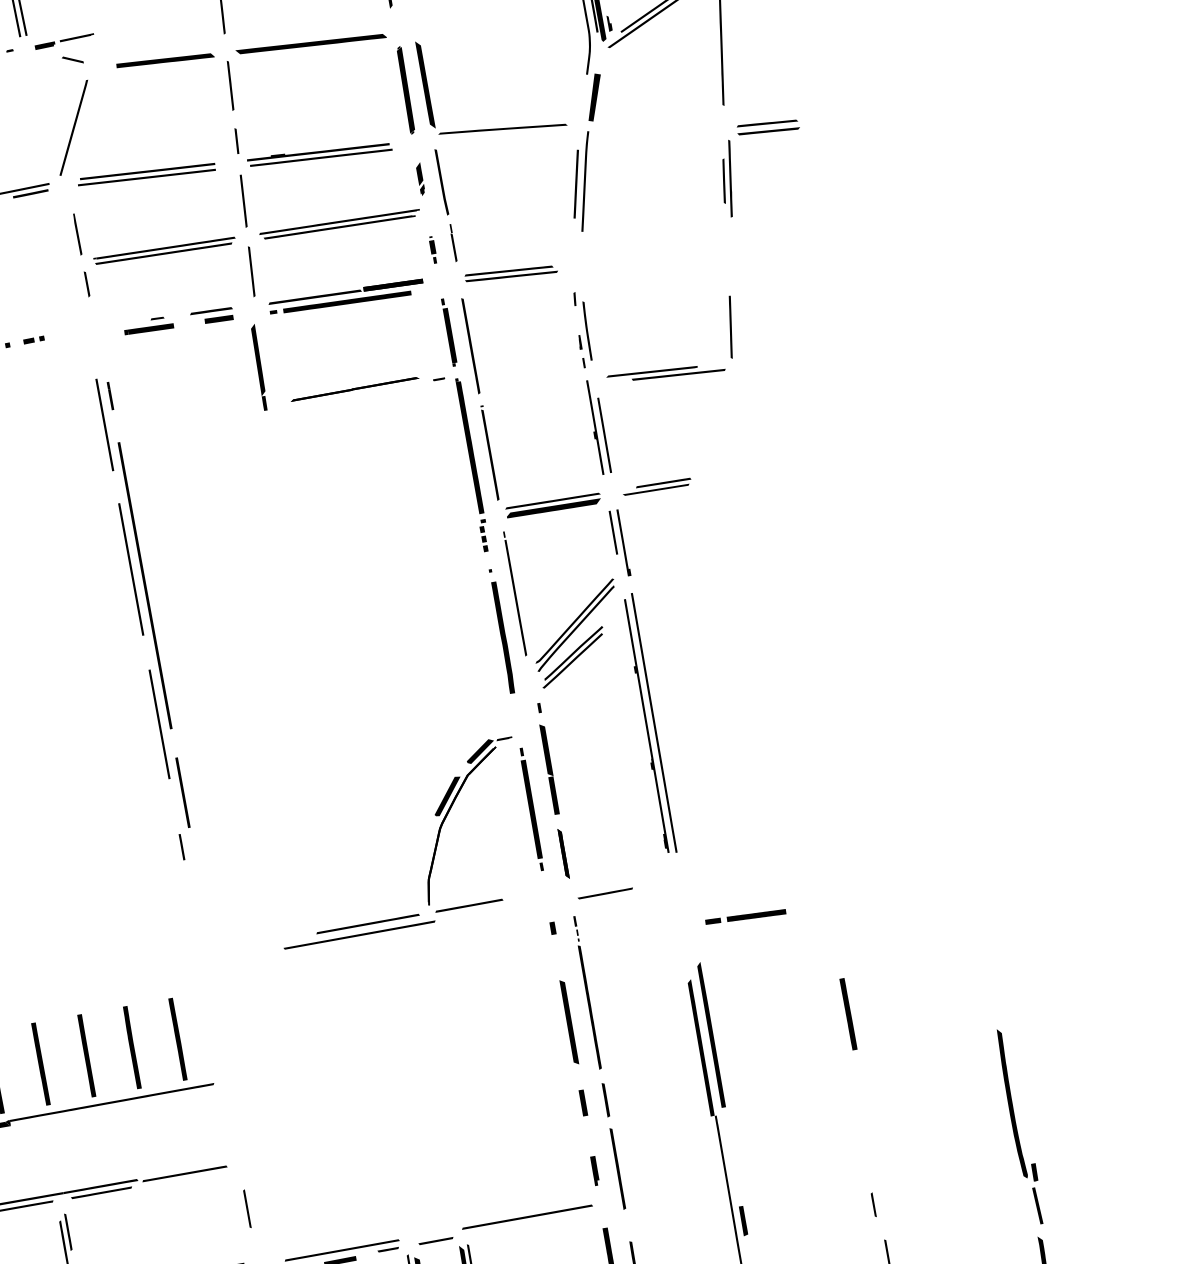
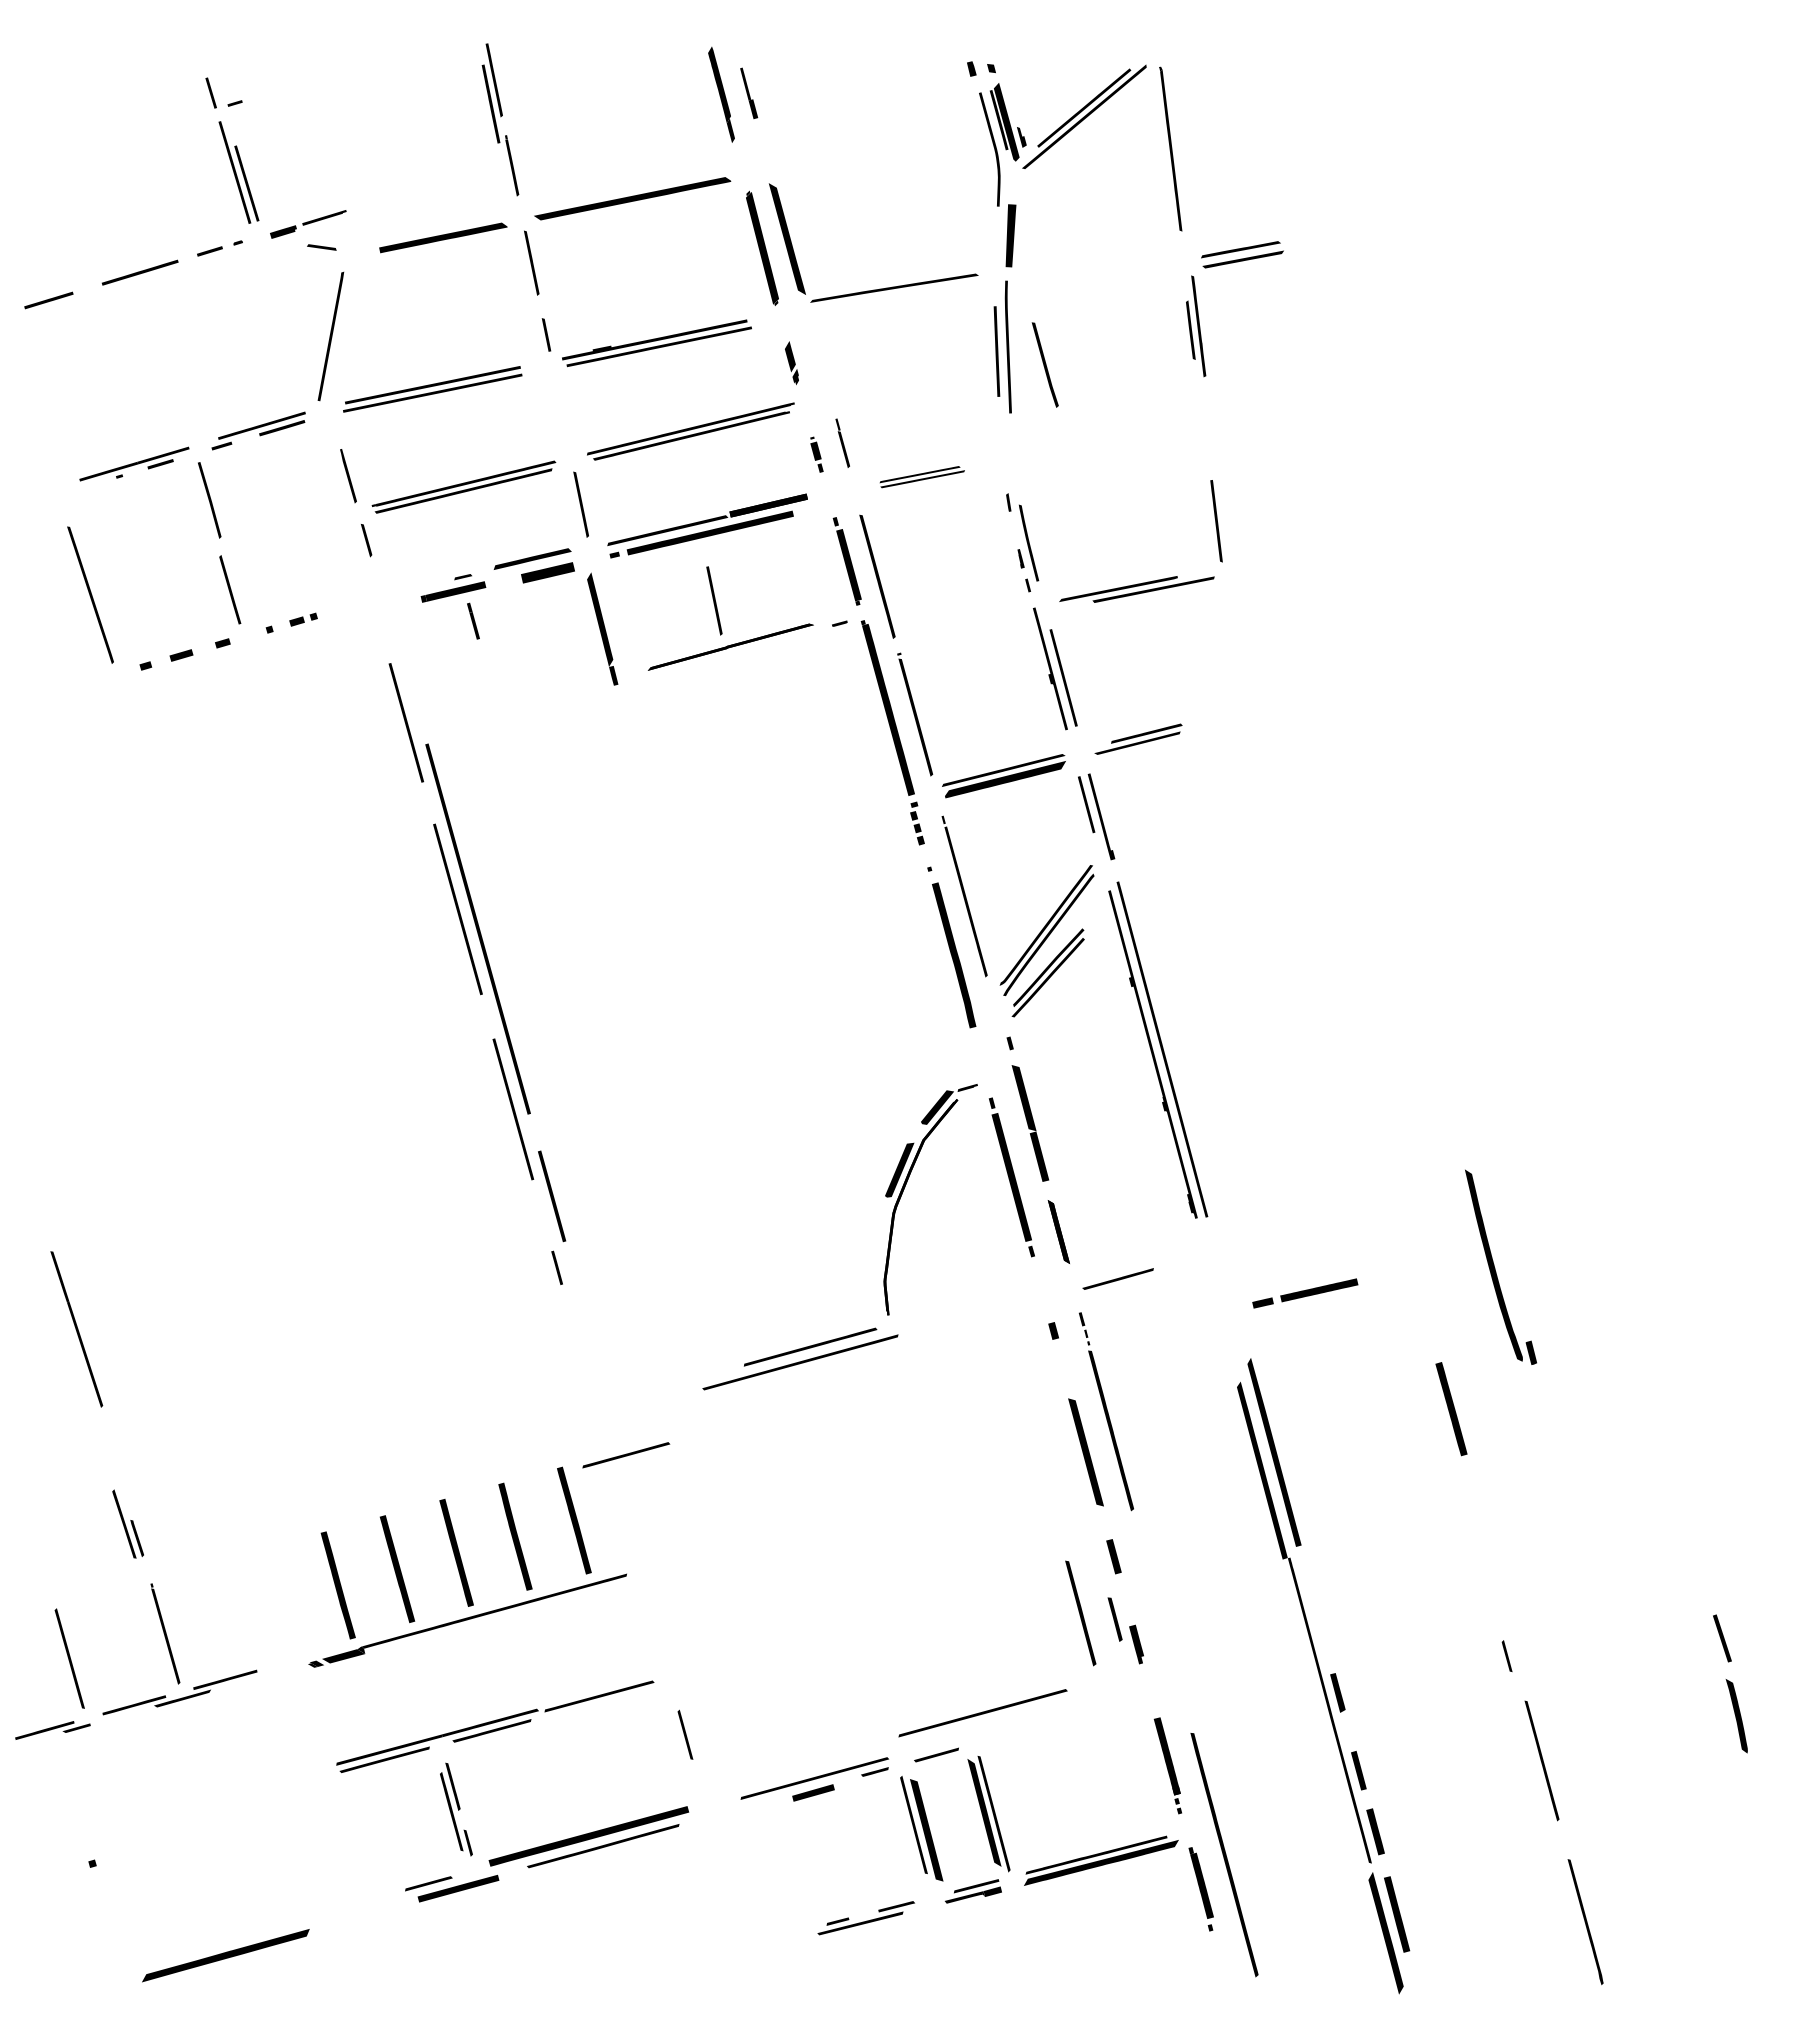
line: (441, 181) -> (1044, 364), moved
line: (243, 200) -> (714, 600), moved
part: (511, 273) -> (922, 476), size x0.7
part: (212, 314) -> (534, 565), size x1.4
line: (110, 395) -> (473, 620), moved
line: (469, 906) -> (626, 1455), moved
part: (605, 1100) -> (1114, 1619), moved
part: (1017, 1105) -> (1500, 1266), moved
line: (617, 1169) -> (1080, 1613), moved
line: (527, 1217) -> (982, 1713), moved

